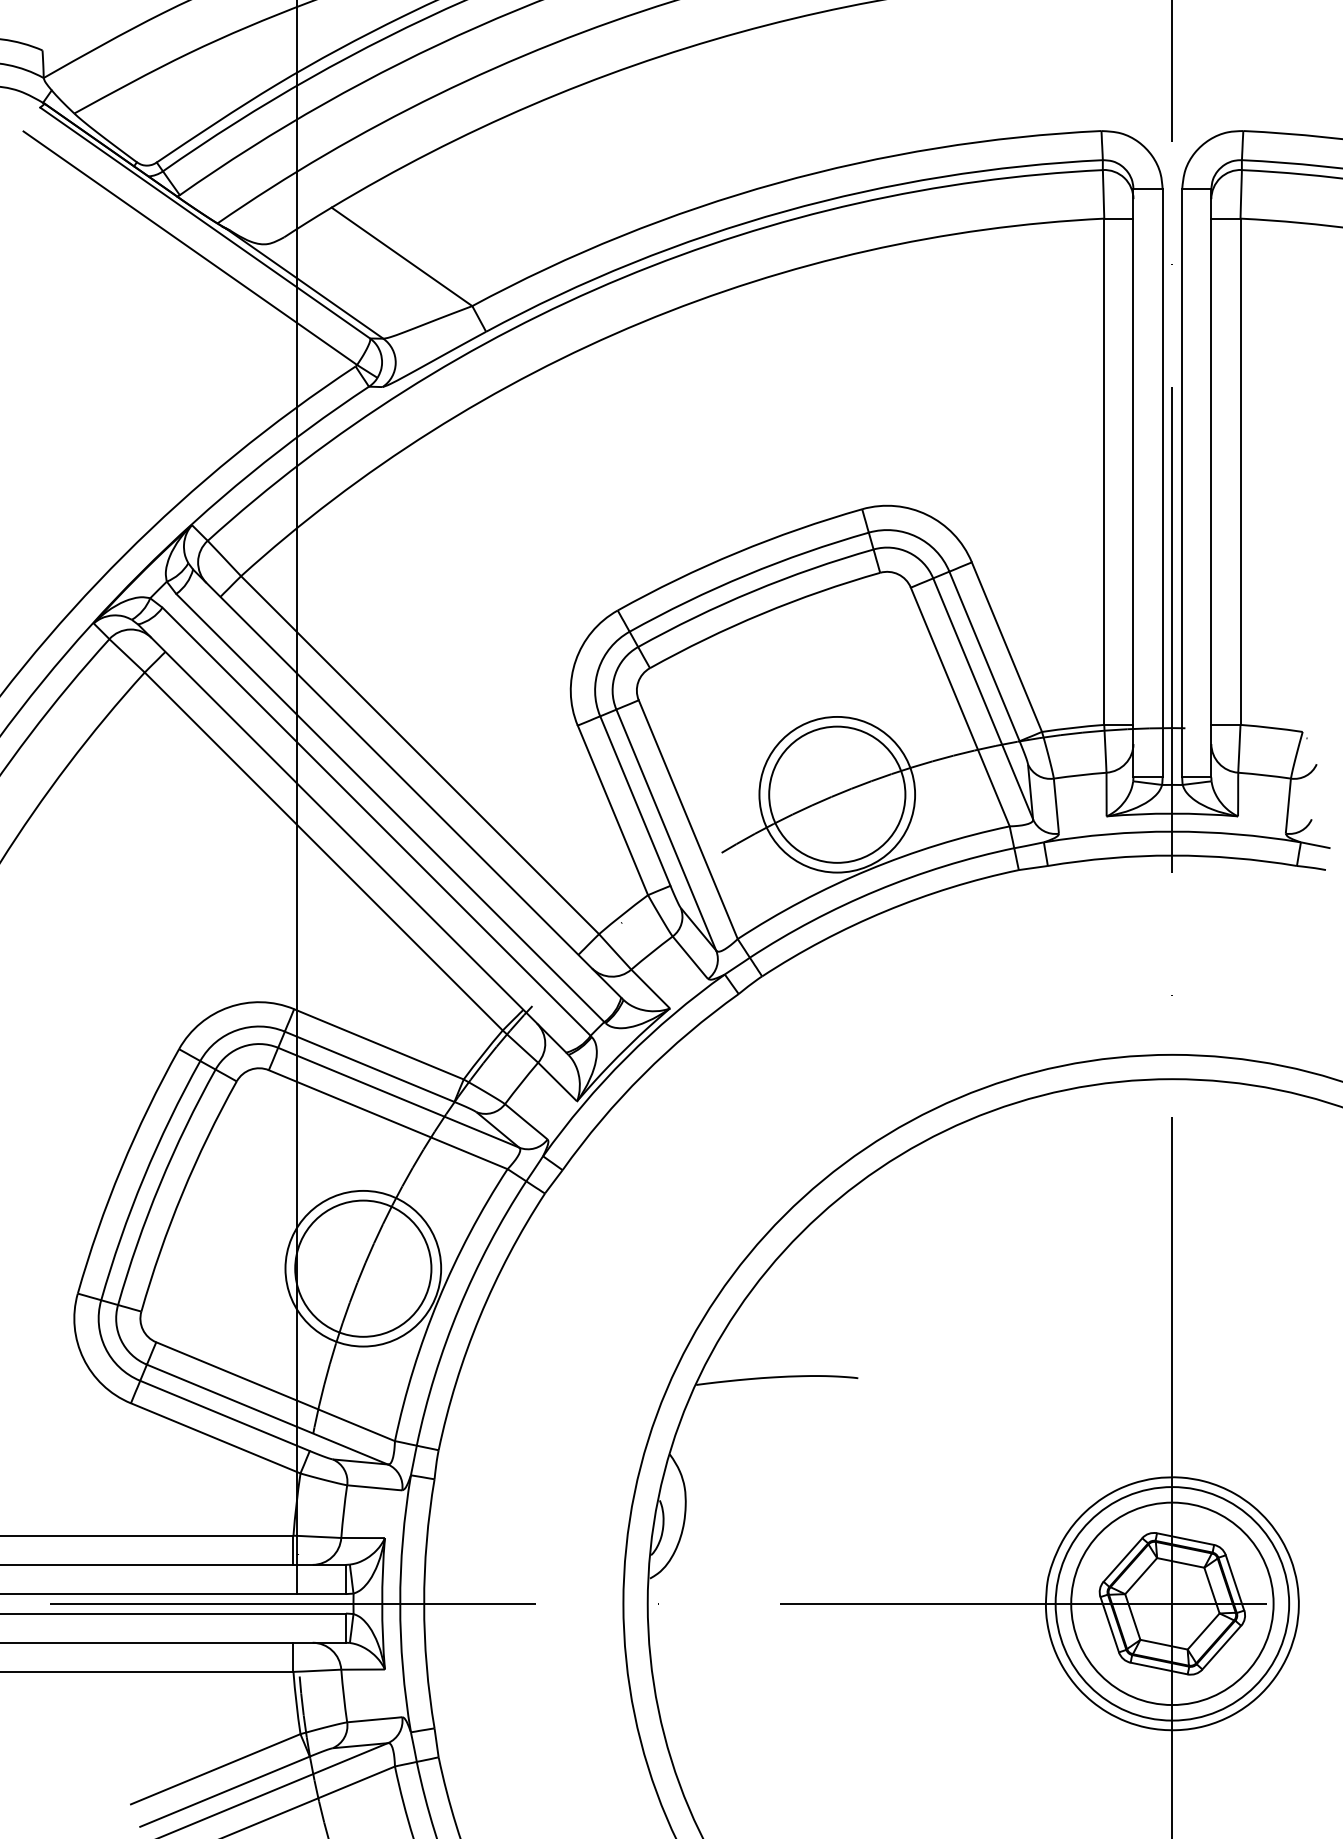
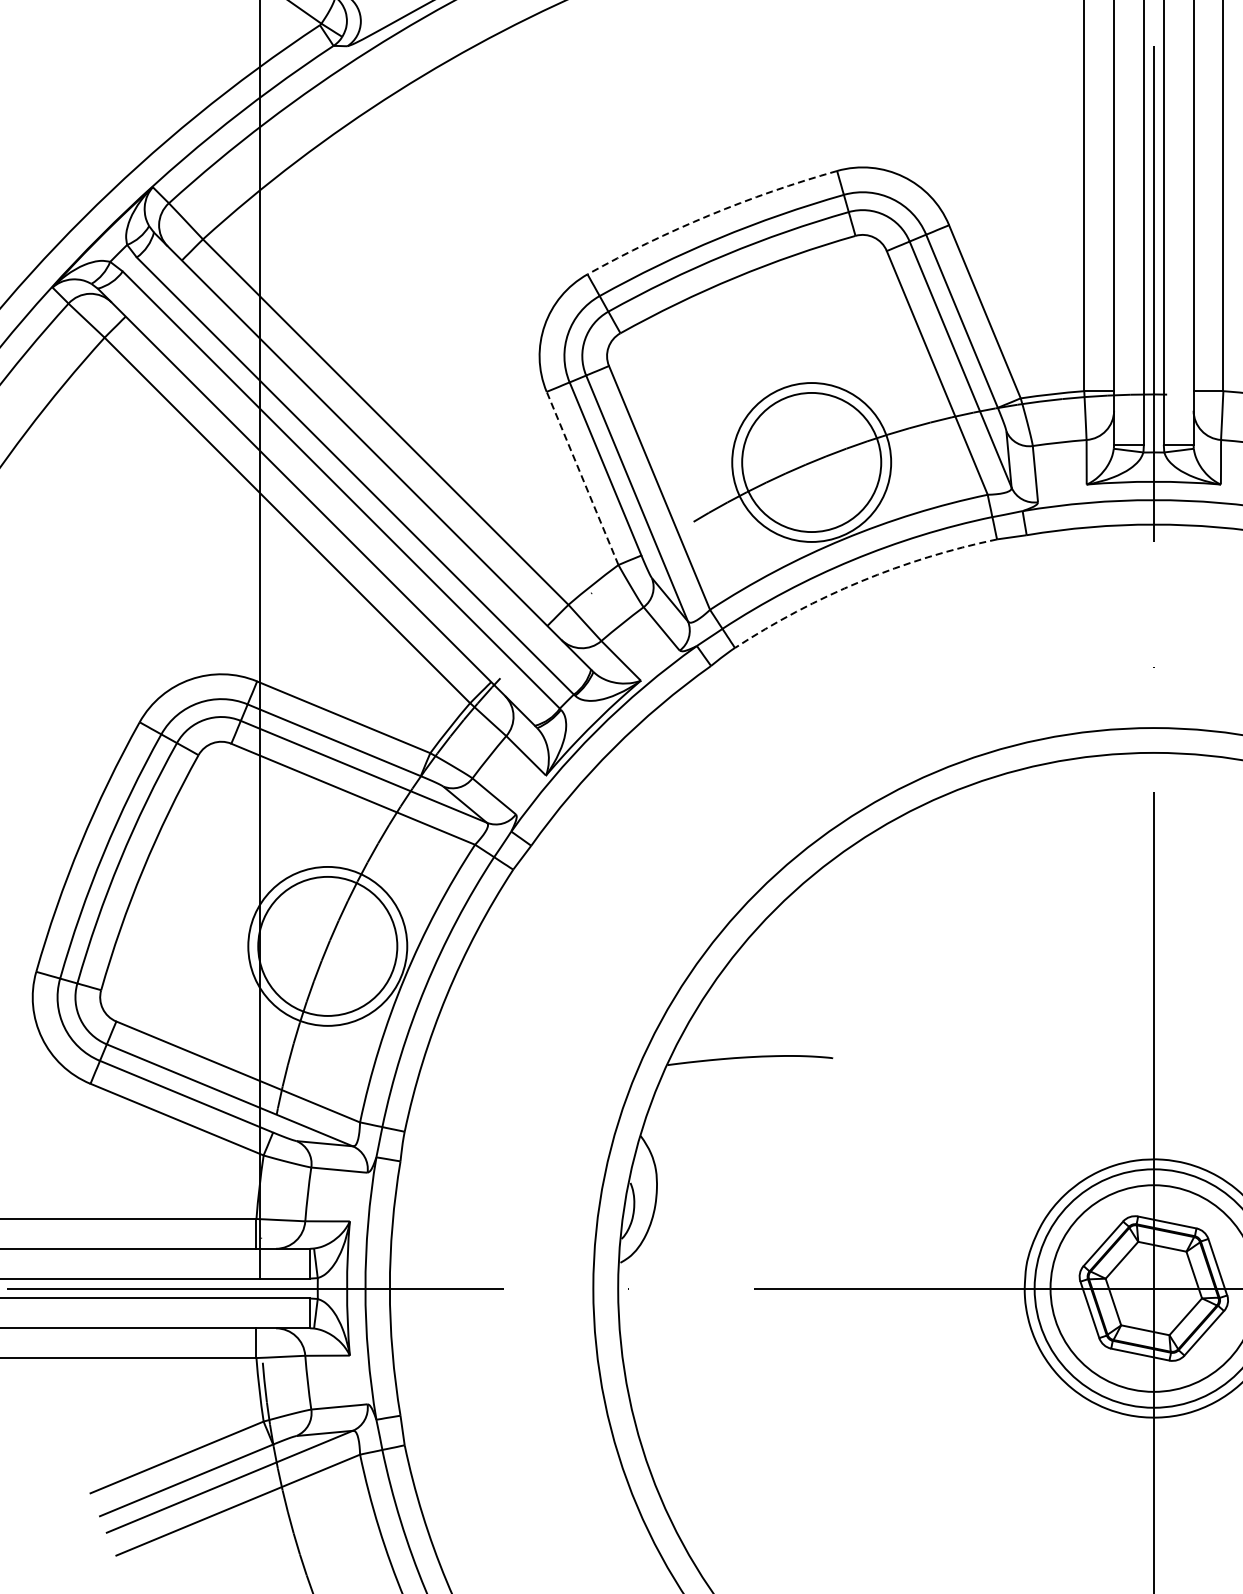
arc: (737, 552) -> (709, 215), solid -> dashed
line: (612, 810) -> (582, 478), solid -> dashed
arc: (885, 911) -> (860, 581), solid -> dashed

